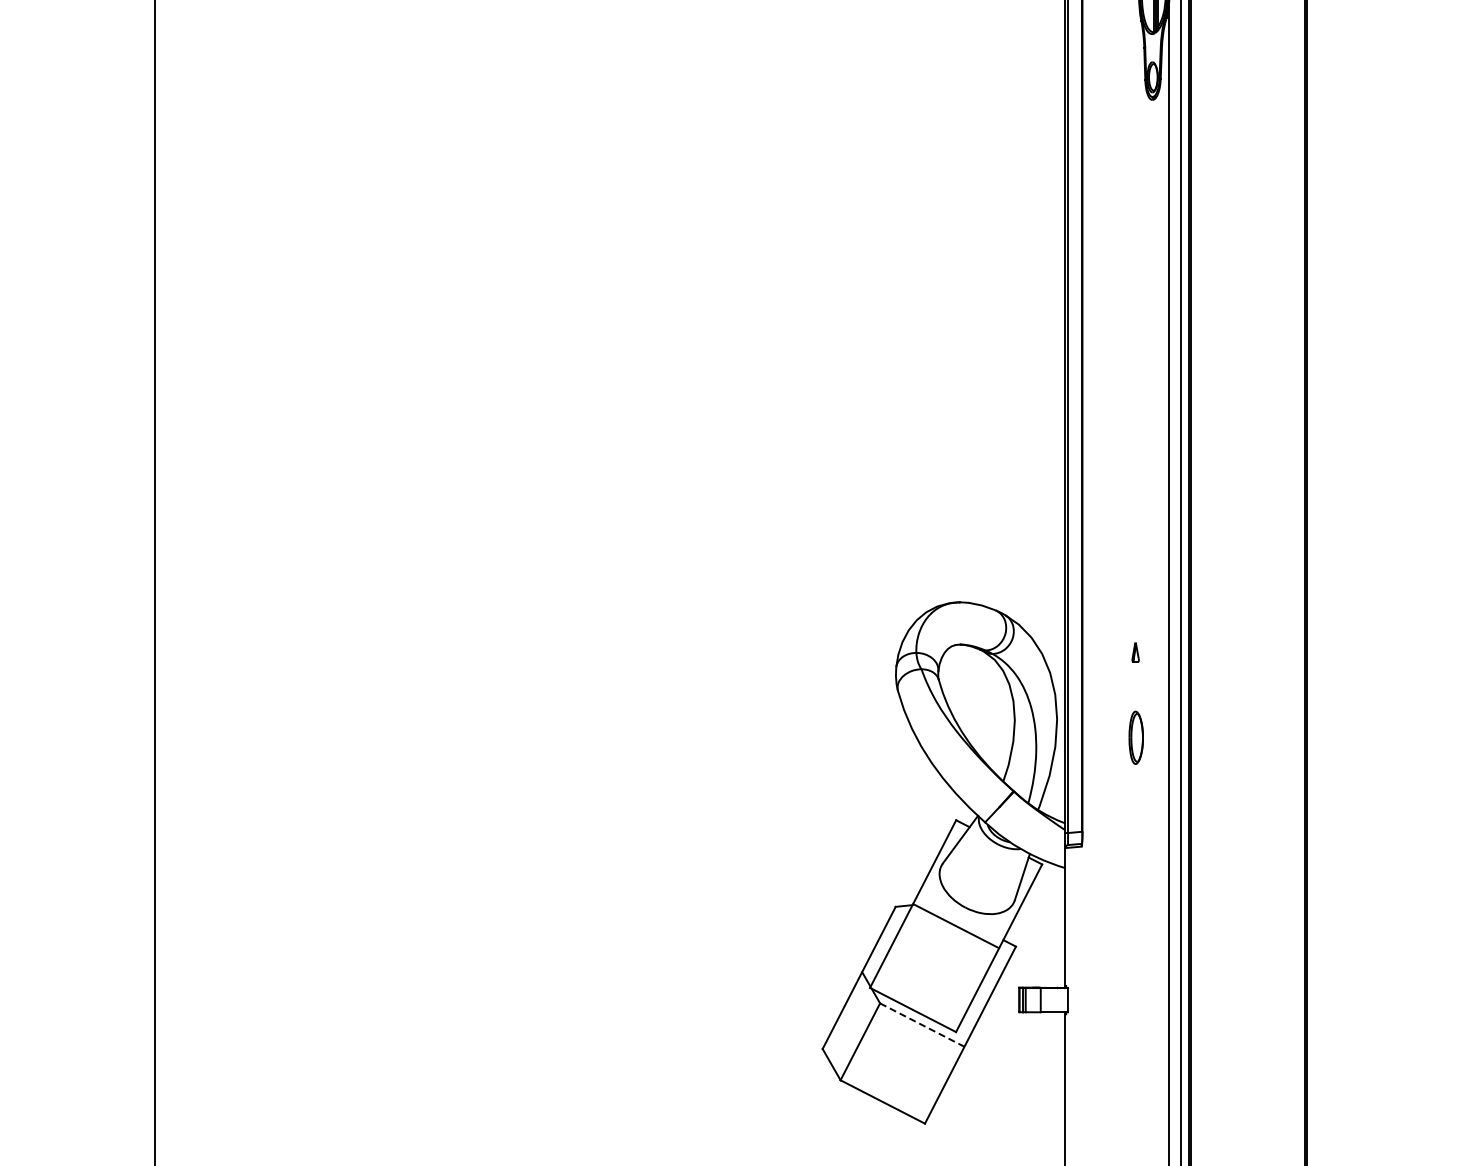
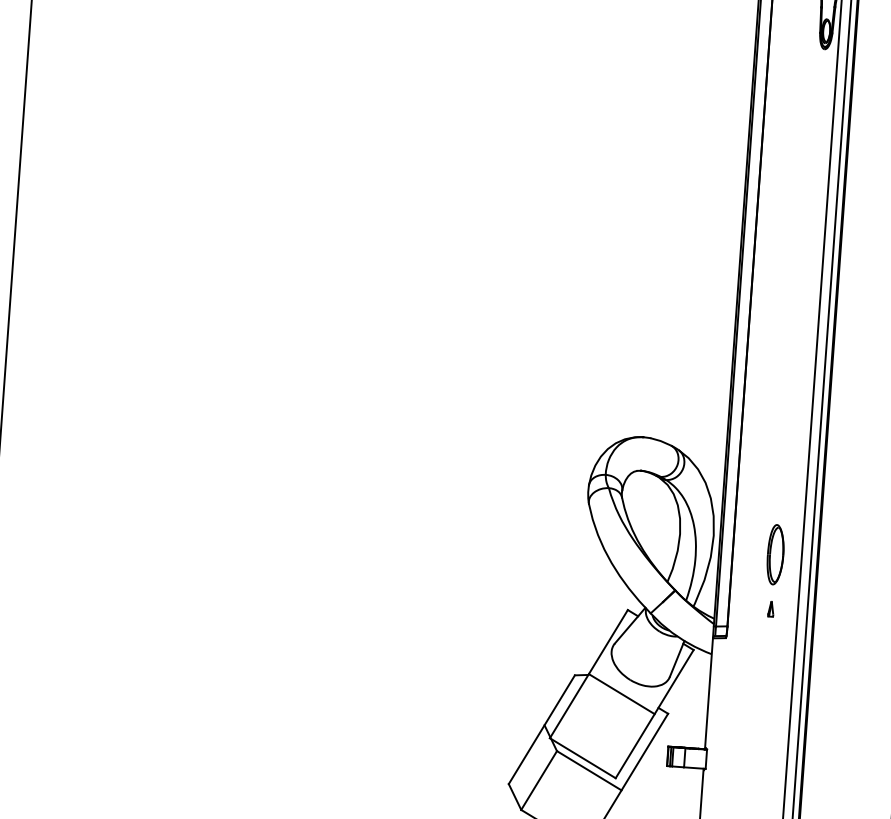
part: (1135, 652) -> (771, 609), moved
part: (1135, 737) -> (774, 554), size x1.43
line: (922, 1025) -> (589, 771), dashed -> solid

